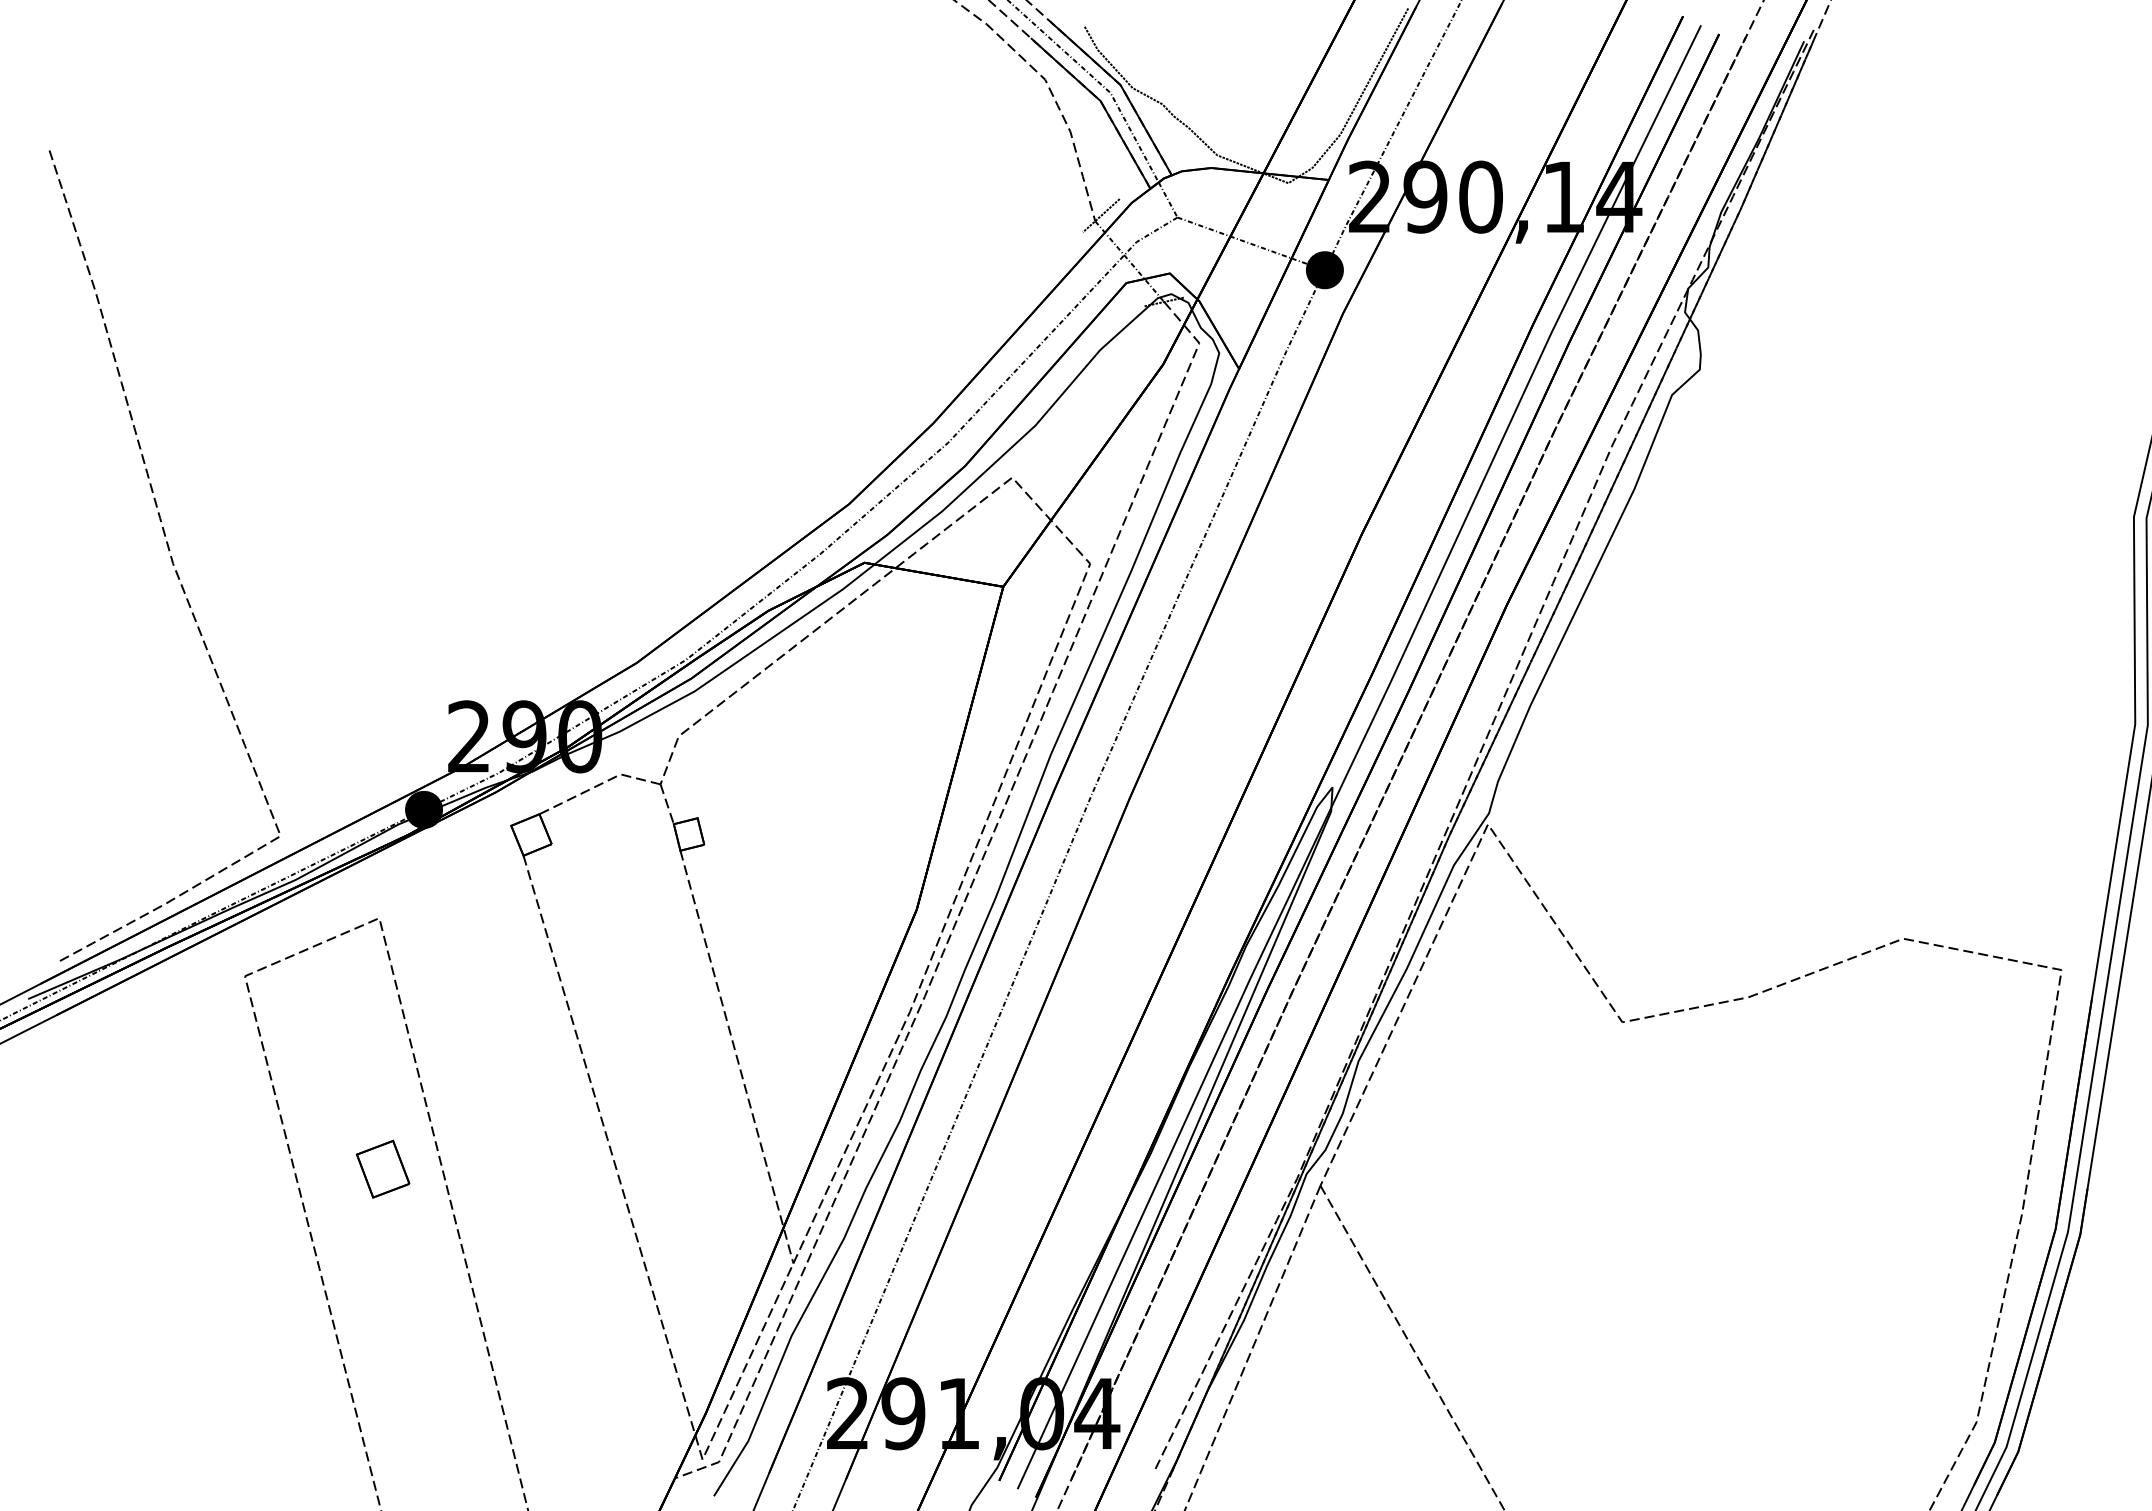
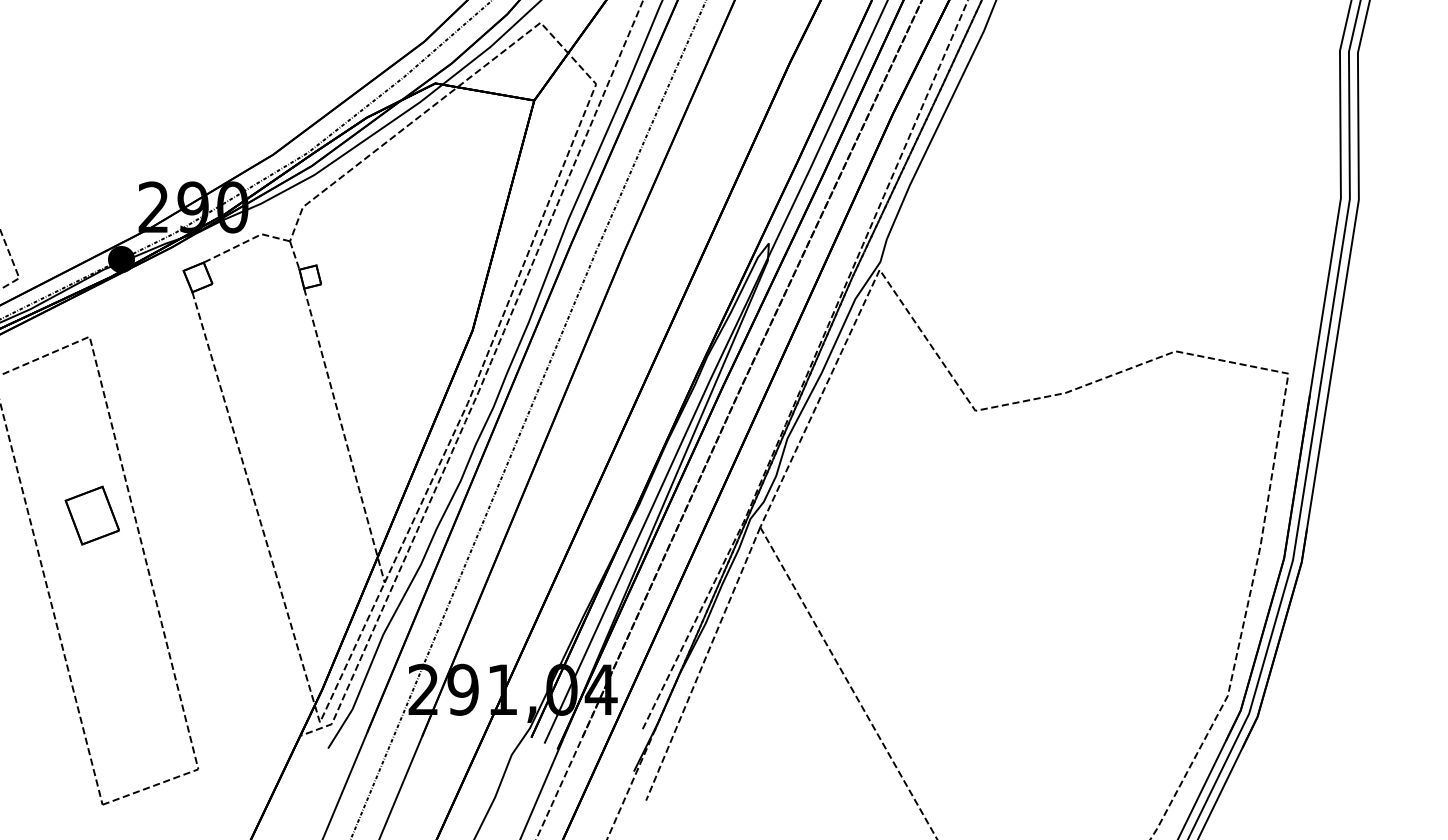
part: (382, 1168) -> (91, 515), size x1.43

